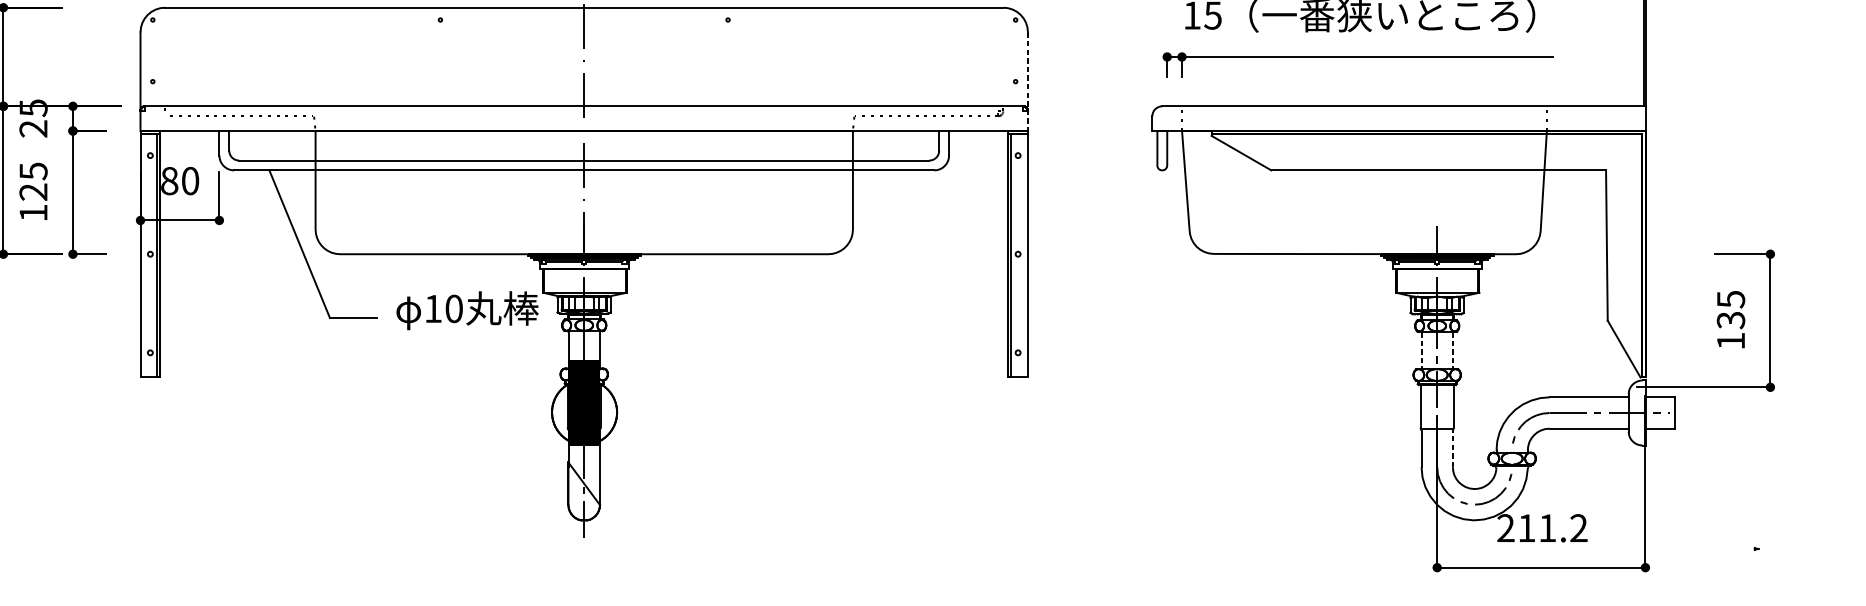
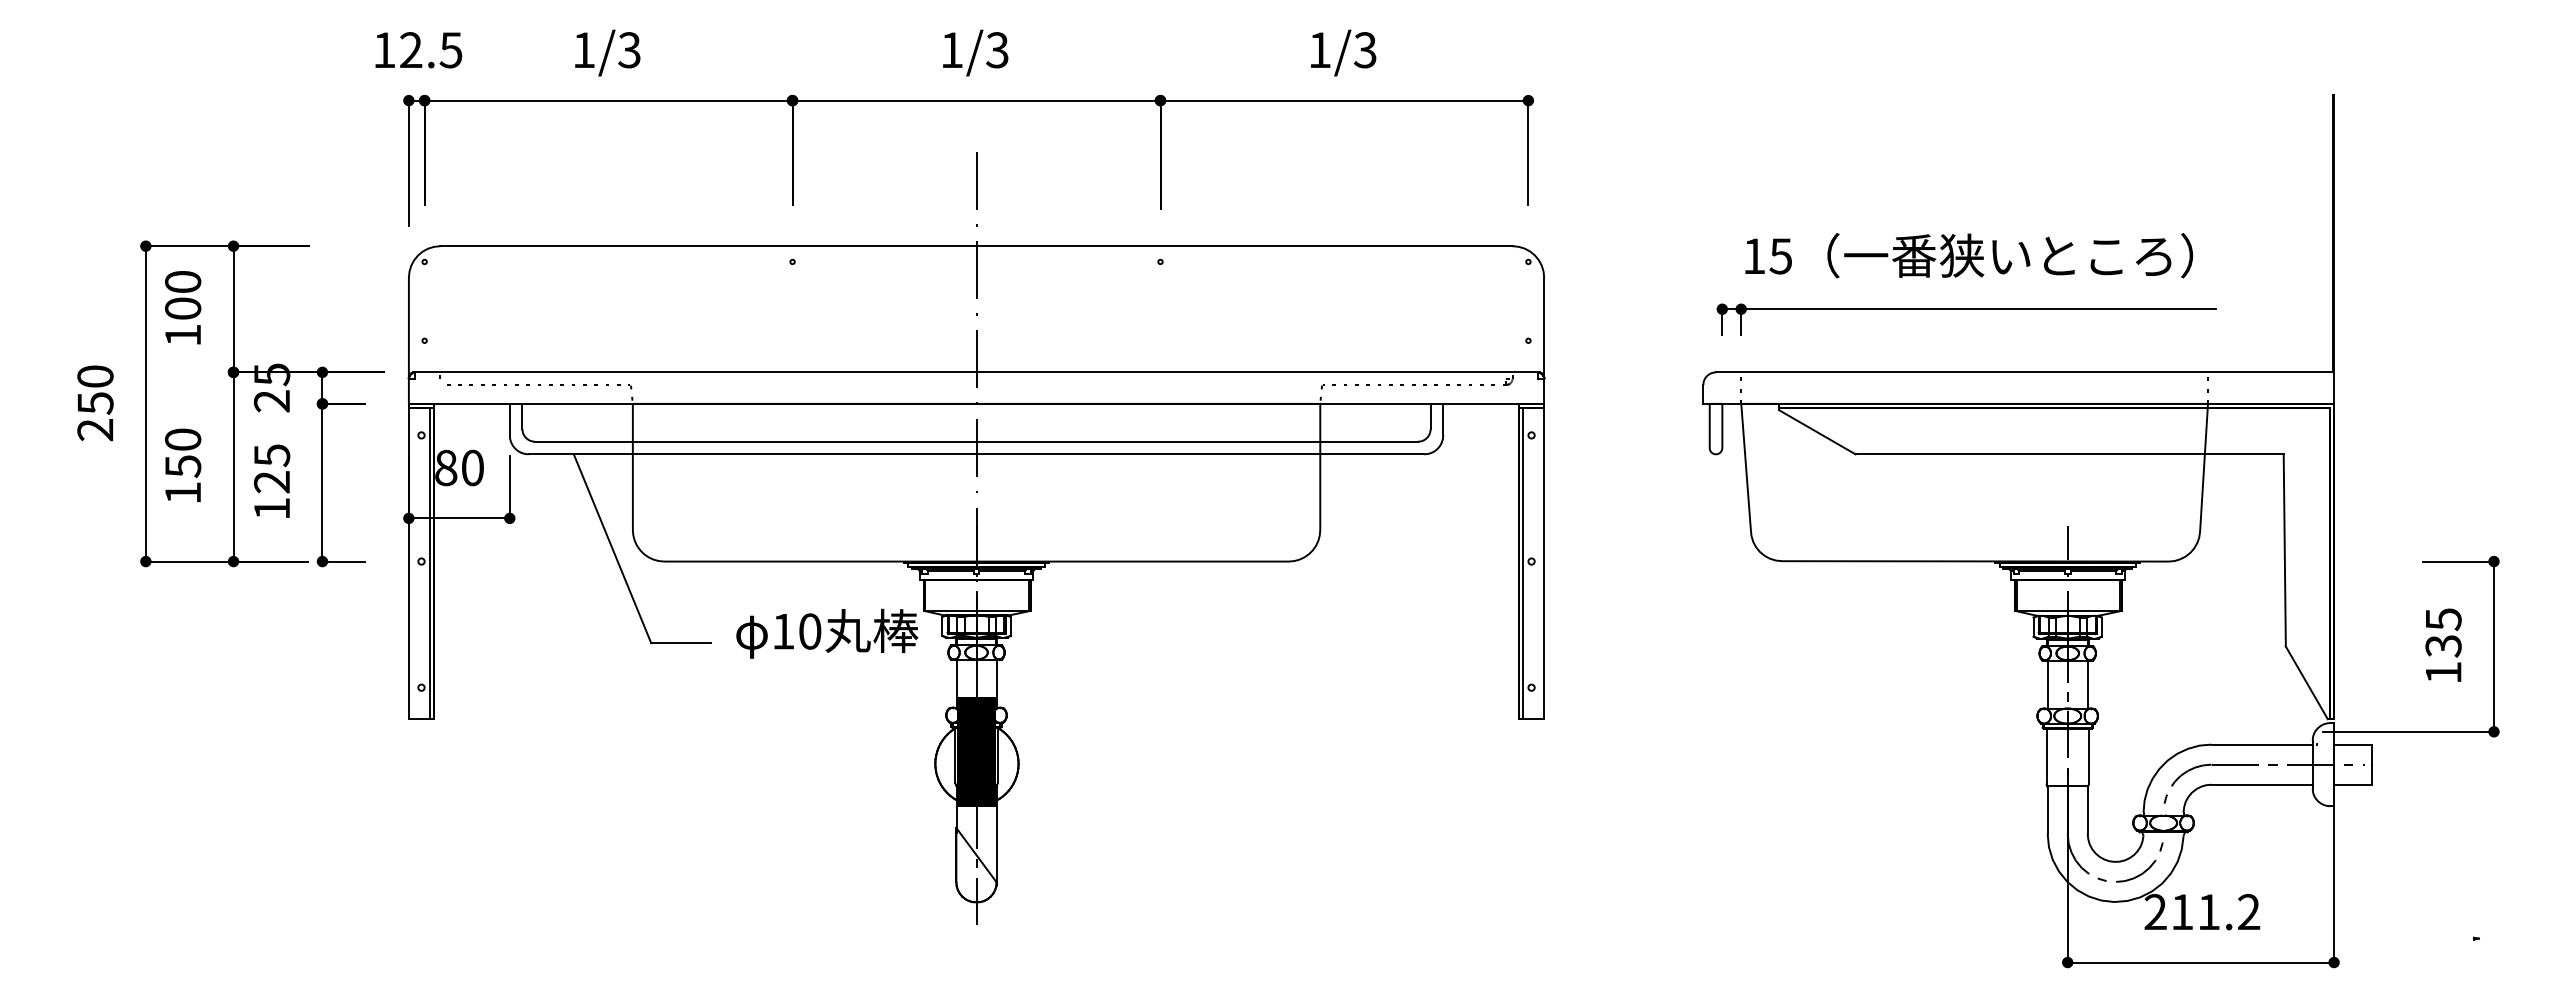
line: (1028, 82) -> (1544, 341), dashed -> solid
line: (1421, 350) -> (2047, 684), dashed -> solid
line: (1452, 350) -> (2087, 684), dashed -> solid
line: (1452, 448) -> (2087, 810), dashed -> solid

